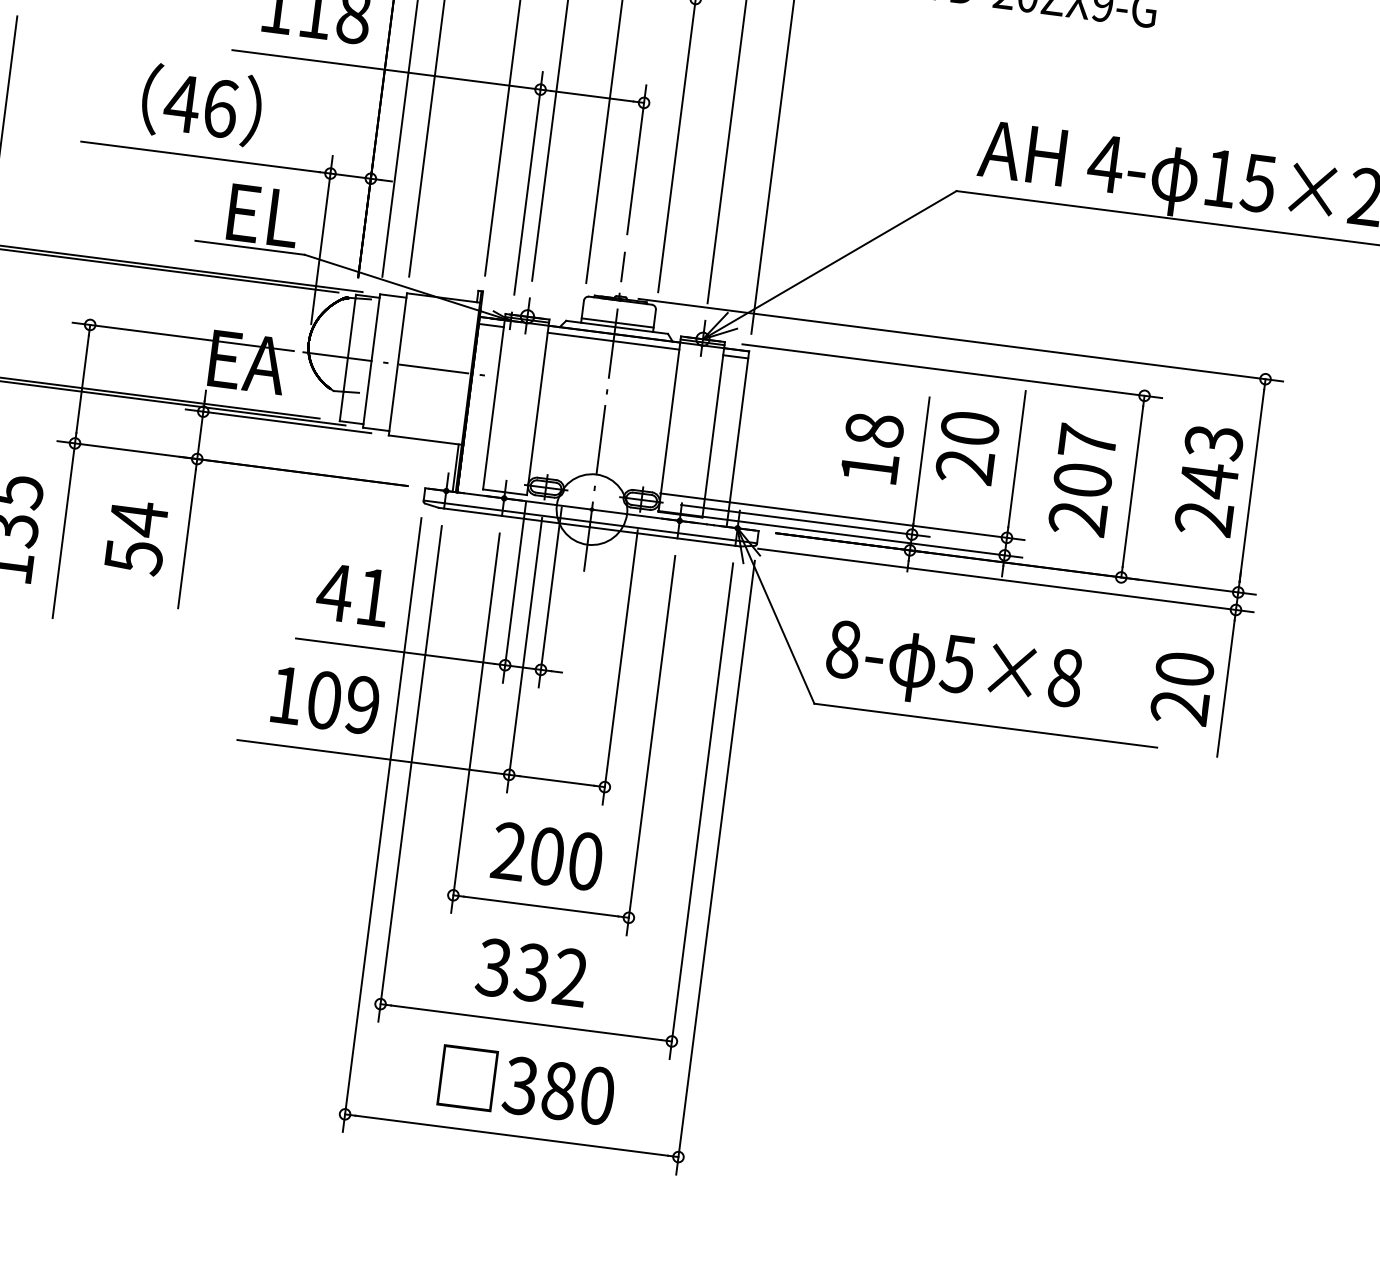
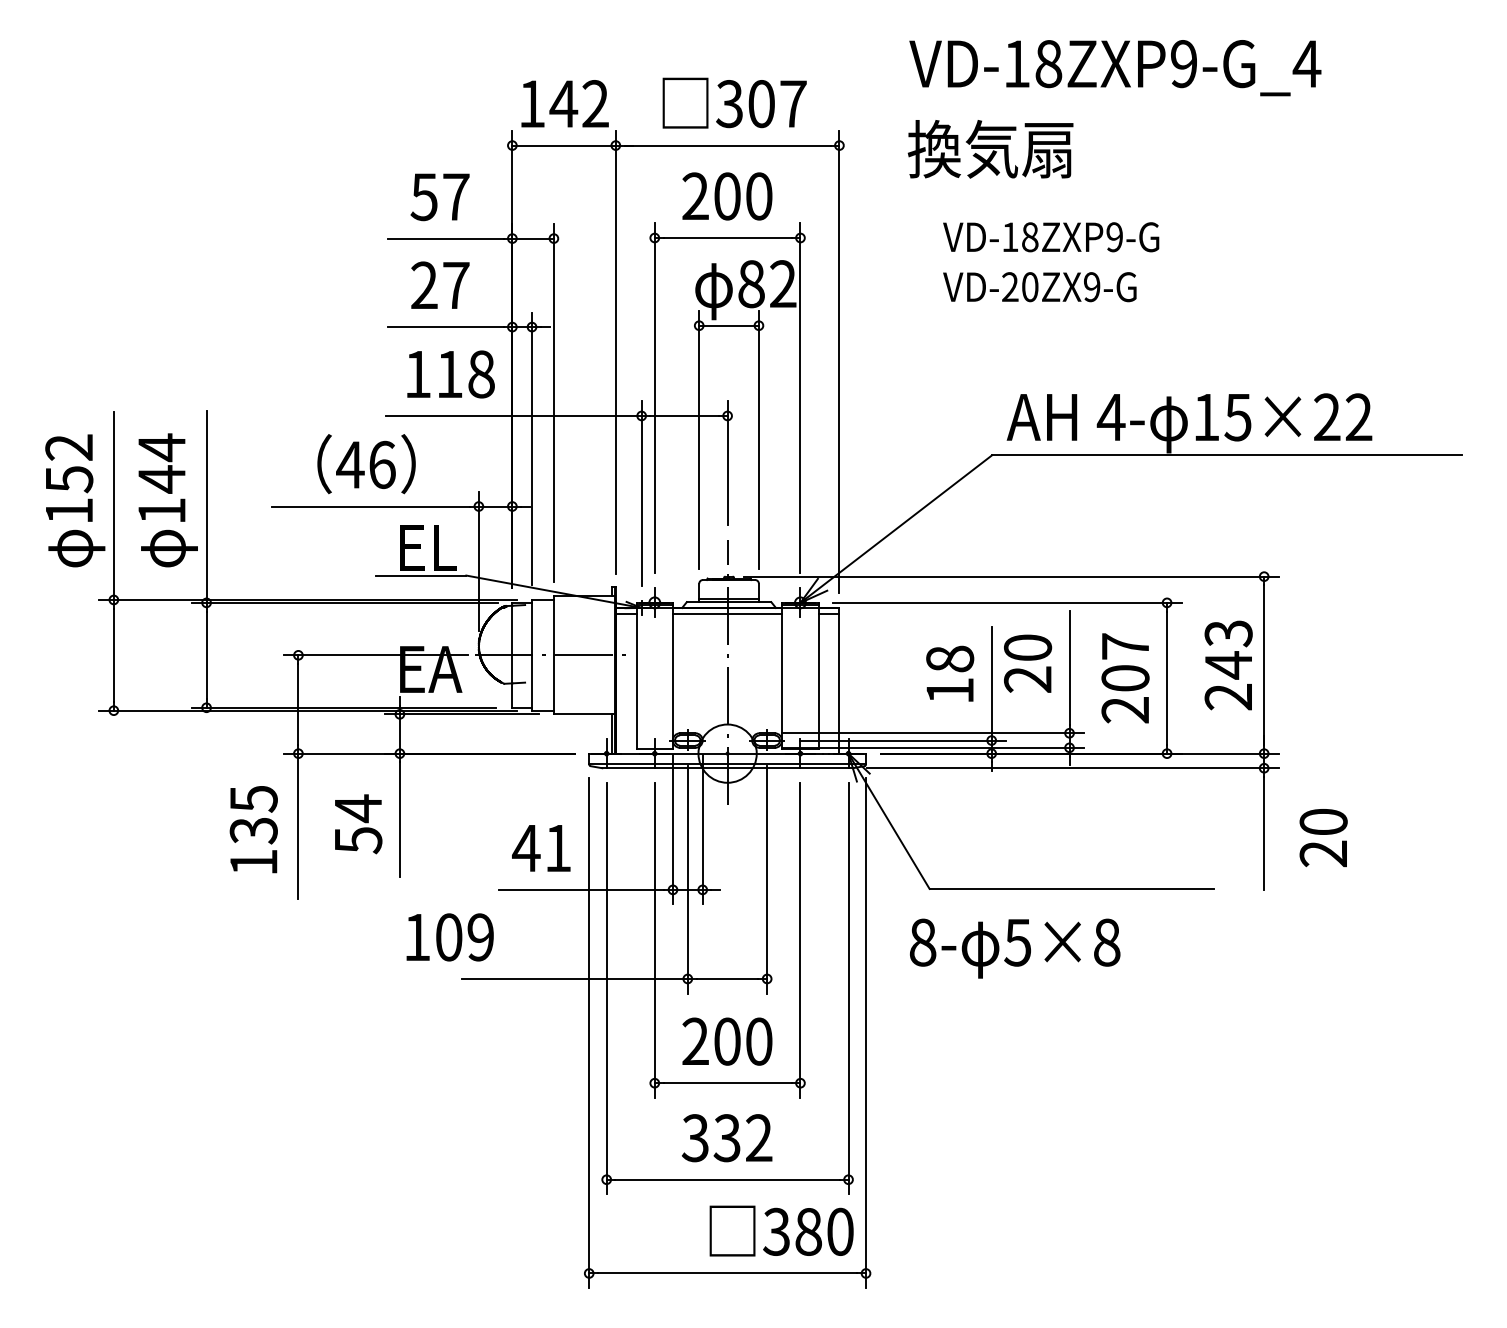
text: (954, 670) -> (1015, 948), moved
text: (1182, 689) -> (1323, 838), moved
text: (324, 700) -> (449, 937), moved
text: (526, 1085) -> (781, 1230), moved

